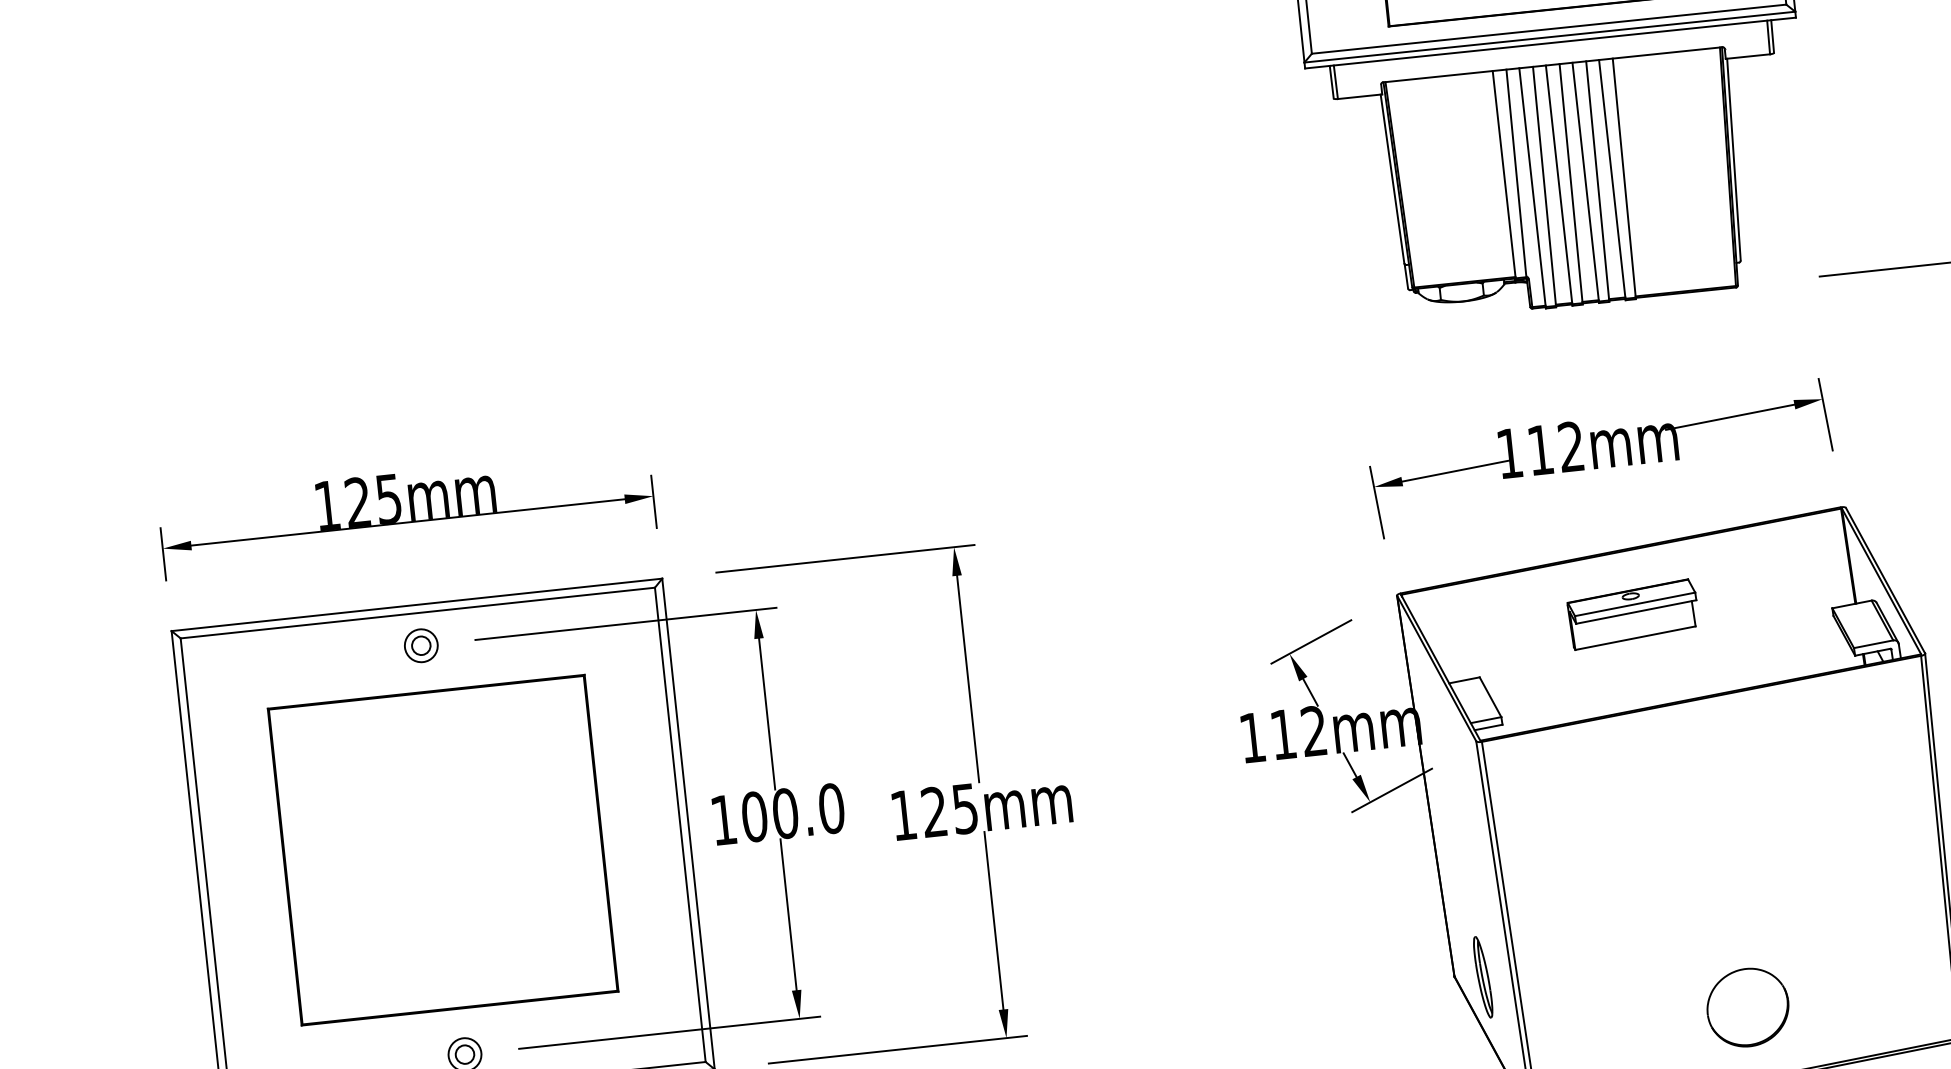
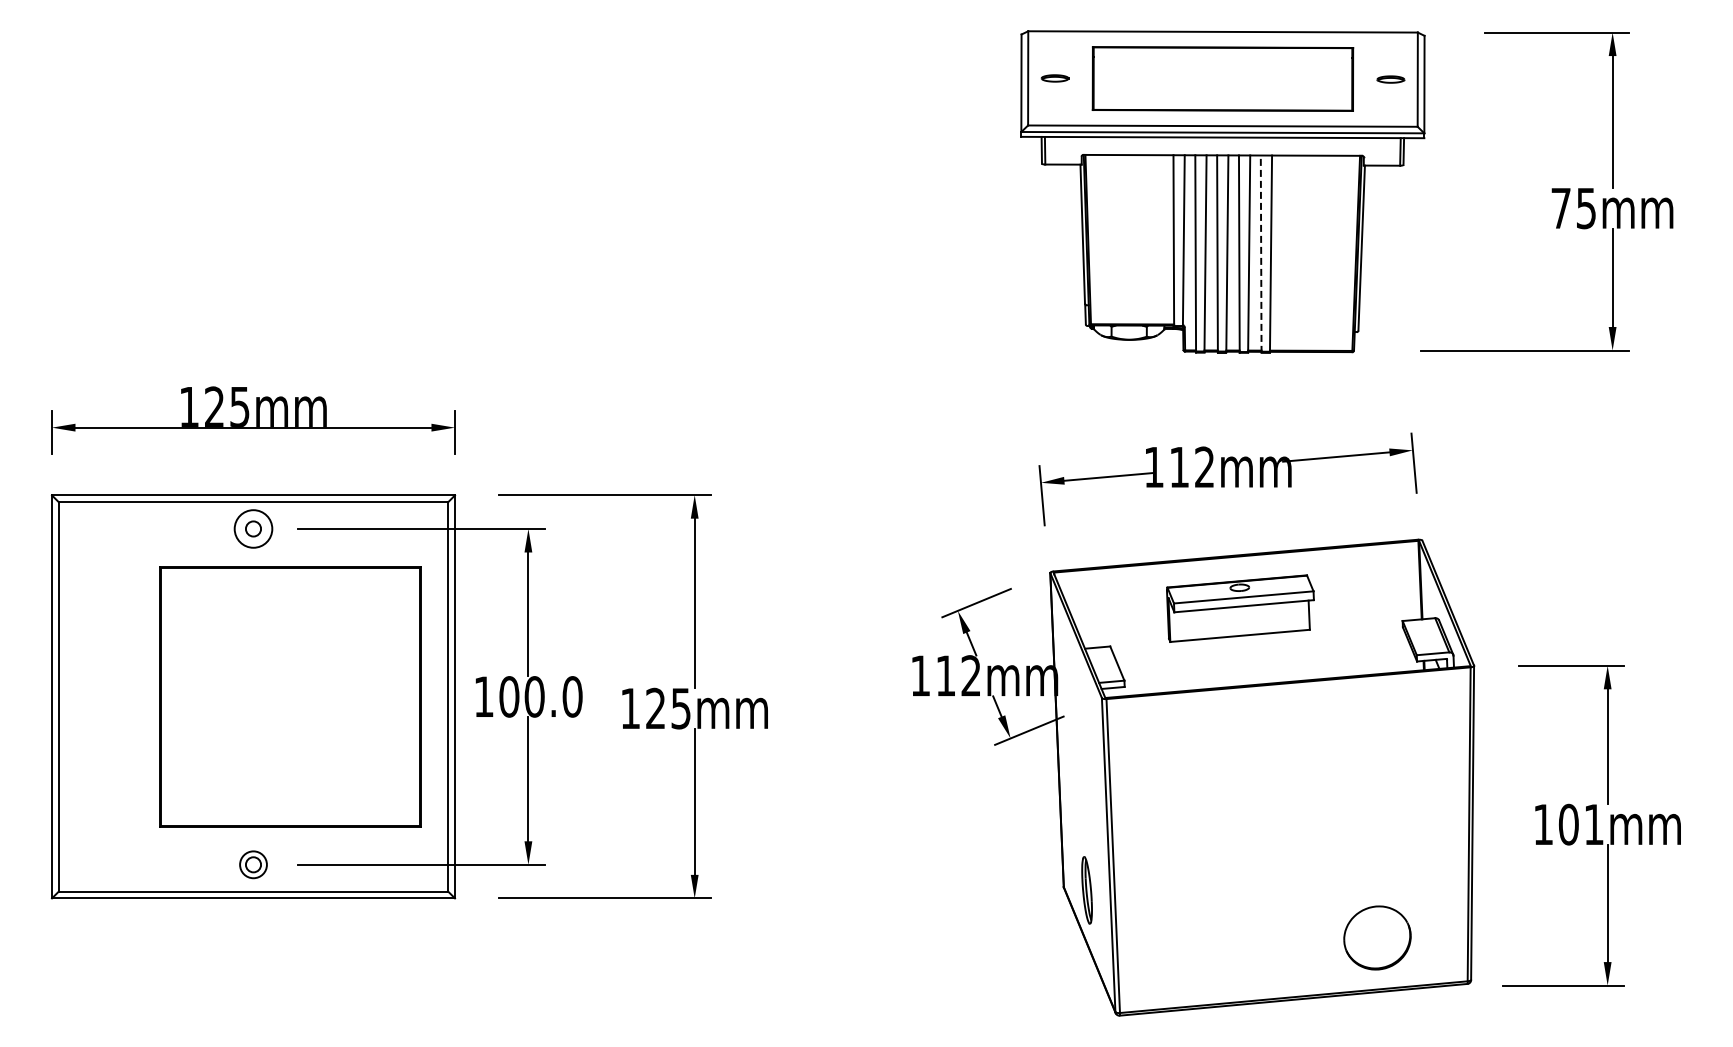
line: (1612, 180) -> (1261, 254), solid -> dashed
part: (1633, 614) -> (1240, 608), size x1.4
circle: (421, 645) -> (253, 528), size x1.4
part: (443, 849) -> (290, 696), moved
part: (1747, 1007) -> (1377, 937), moved

